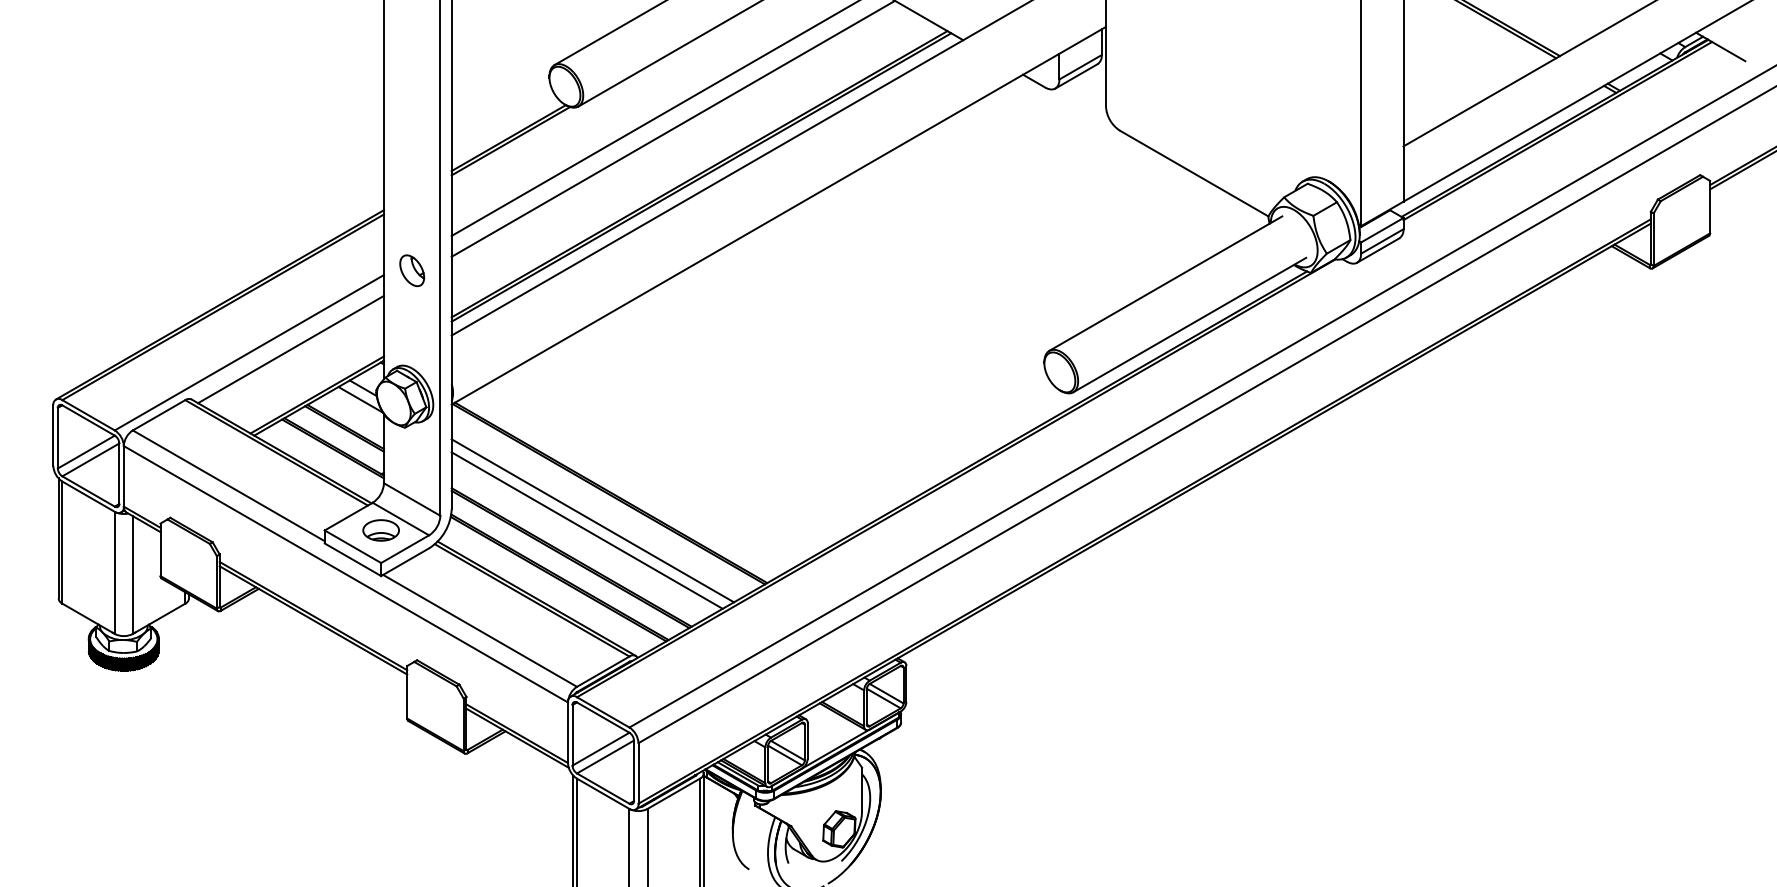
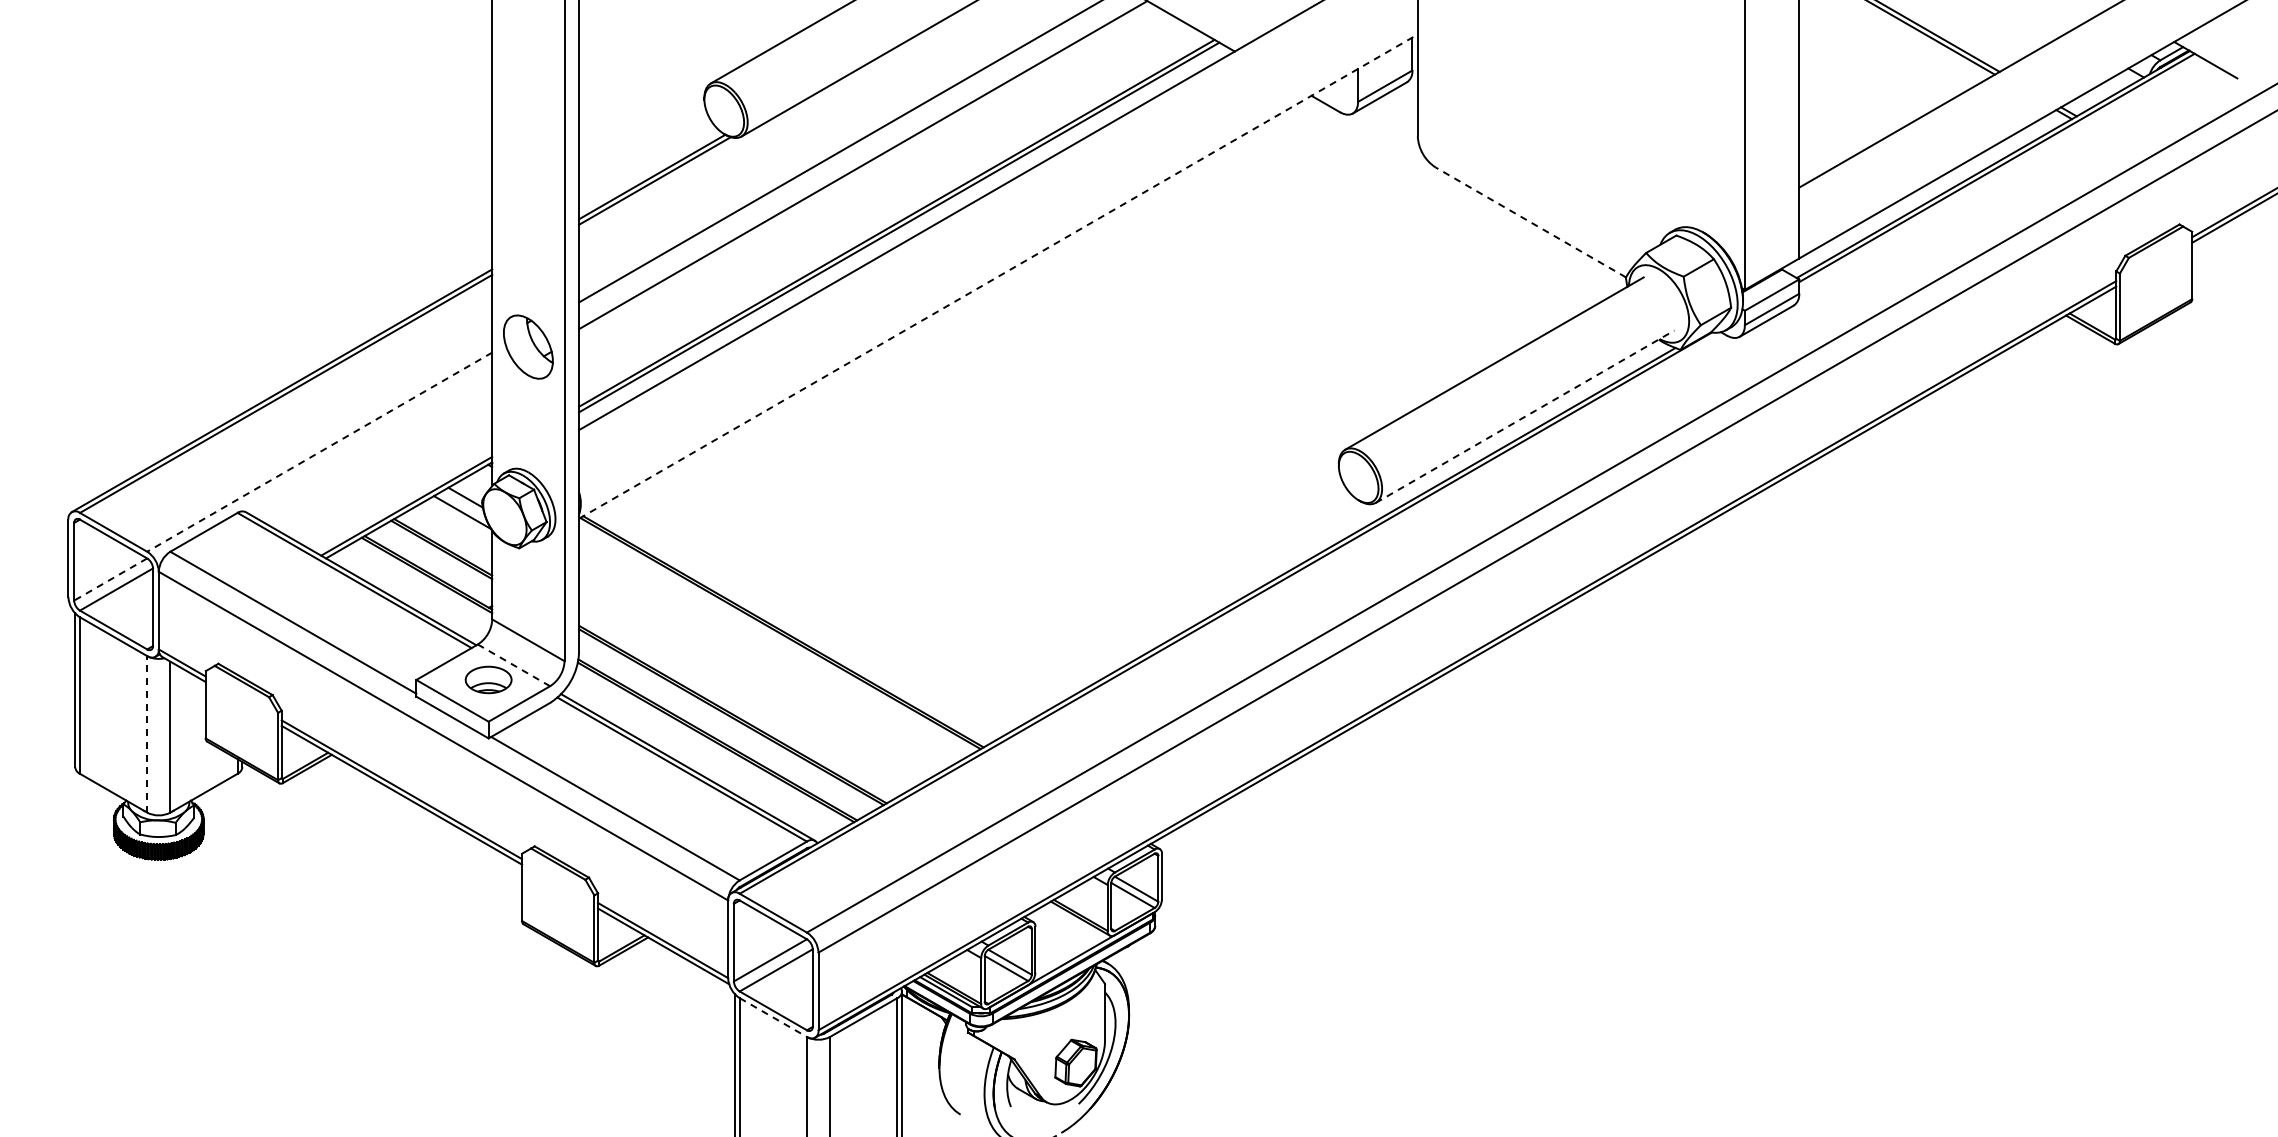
line: (1193, 173) -> (1530, 222), solid -> dashed
line: (778, 215) -> (998, 276), solid -> dashed
part: (412, 270) -> (528, 346), size x1.6
line: (1190, 324) -> (1525, 416), solid -> dashed
line: (290, 349) -> (372, 447), removed
line: (249, 353) -> (319, 452), solid -> dashed
line: (86, 452) -> (110, 579), solid -> dashed
line: (400, 519) -> (513, 665), solid -> dashed
line: (592, 520) -> (759, 667), removed
line: (586, 530) -> (752, 679), removed
line: (115, 572) -> (147, 733), solid -> dashed
line: (603, 793) -> (773, 1017), solid -> dashed

